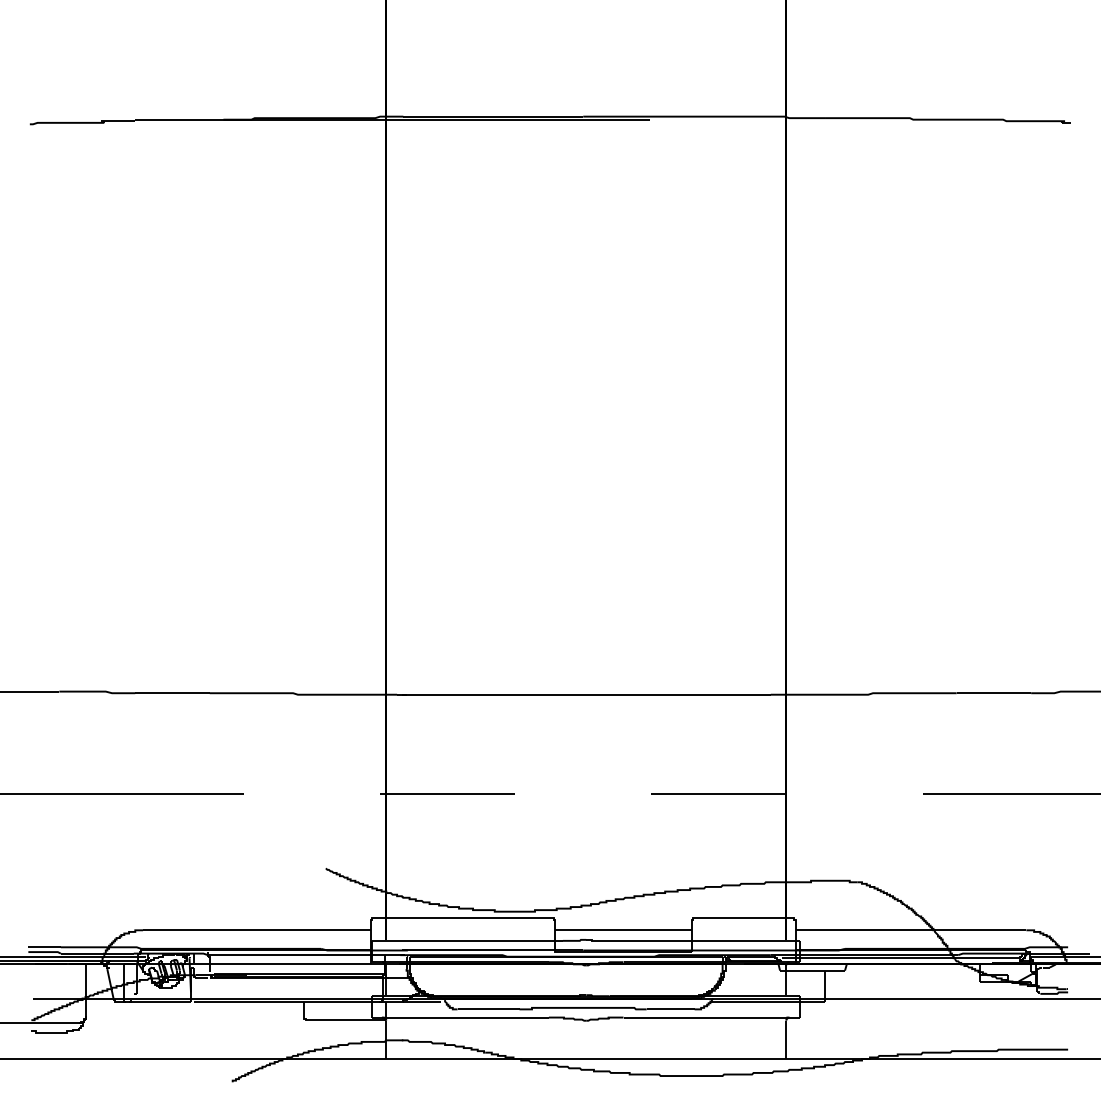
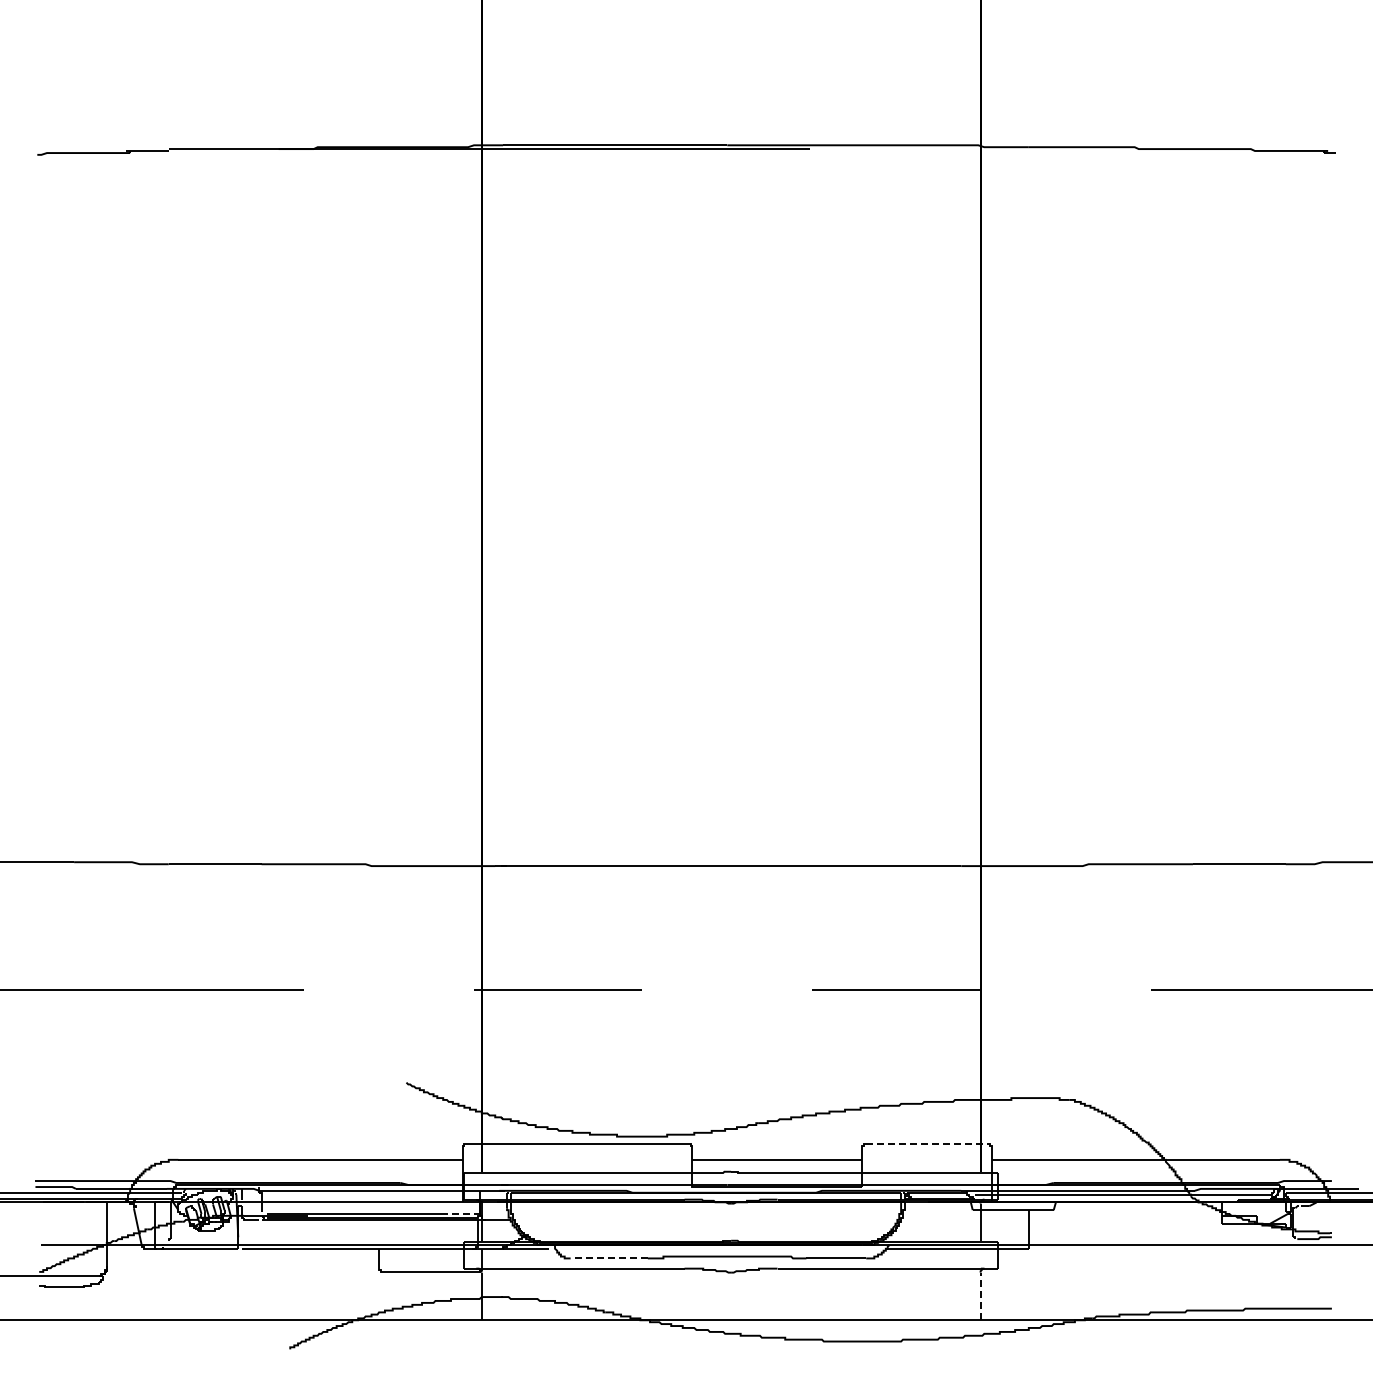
line: (743, 917) -> (927, 1144), solid -> dashed
line: (367, 973) -> (458, 1213), solid -> dashed
line: (488, 1009) -> (609, 1258), solid -> dashed
line: (786, 1039) -> (980, 1296), solid -> dashed

